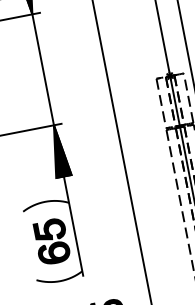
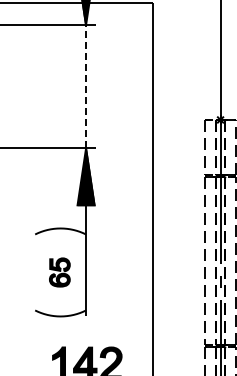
line: (43, 69) -> (86, 86), solid -> dashed
part: (51, 241) -> (59, 272), size x0.6

